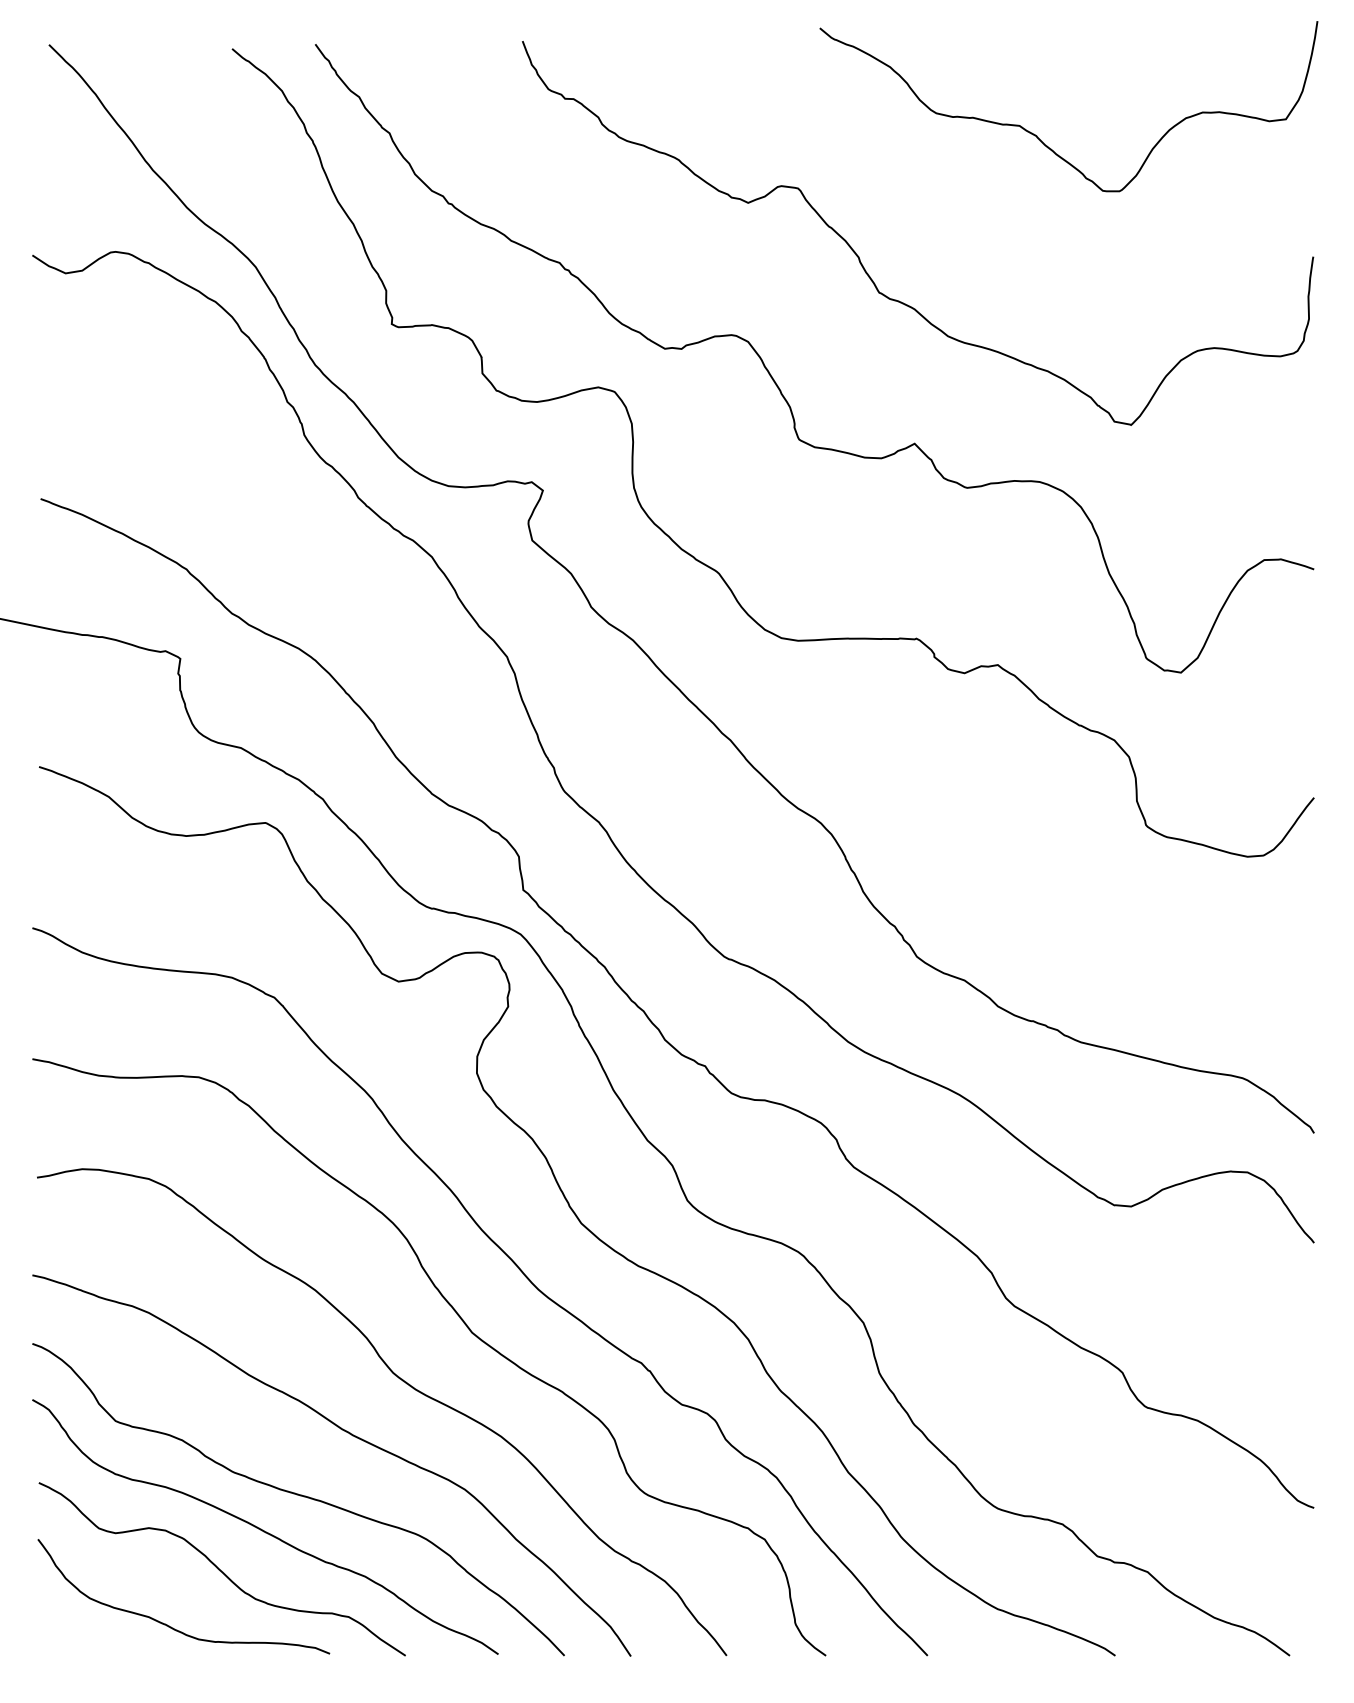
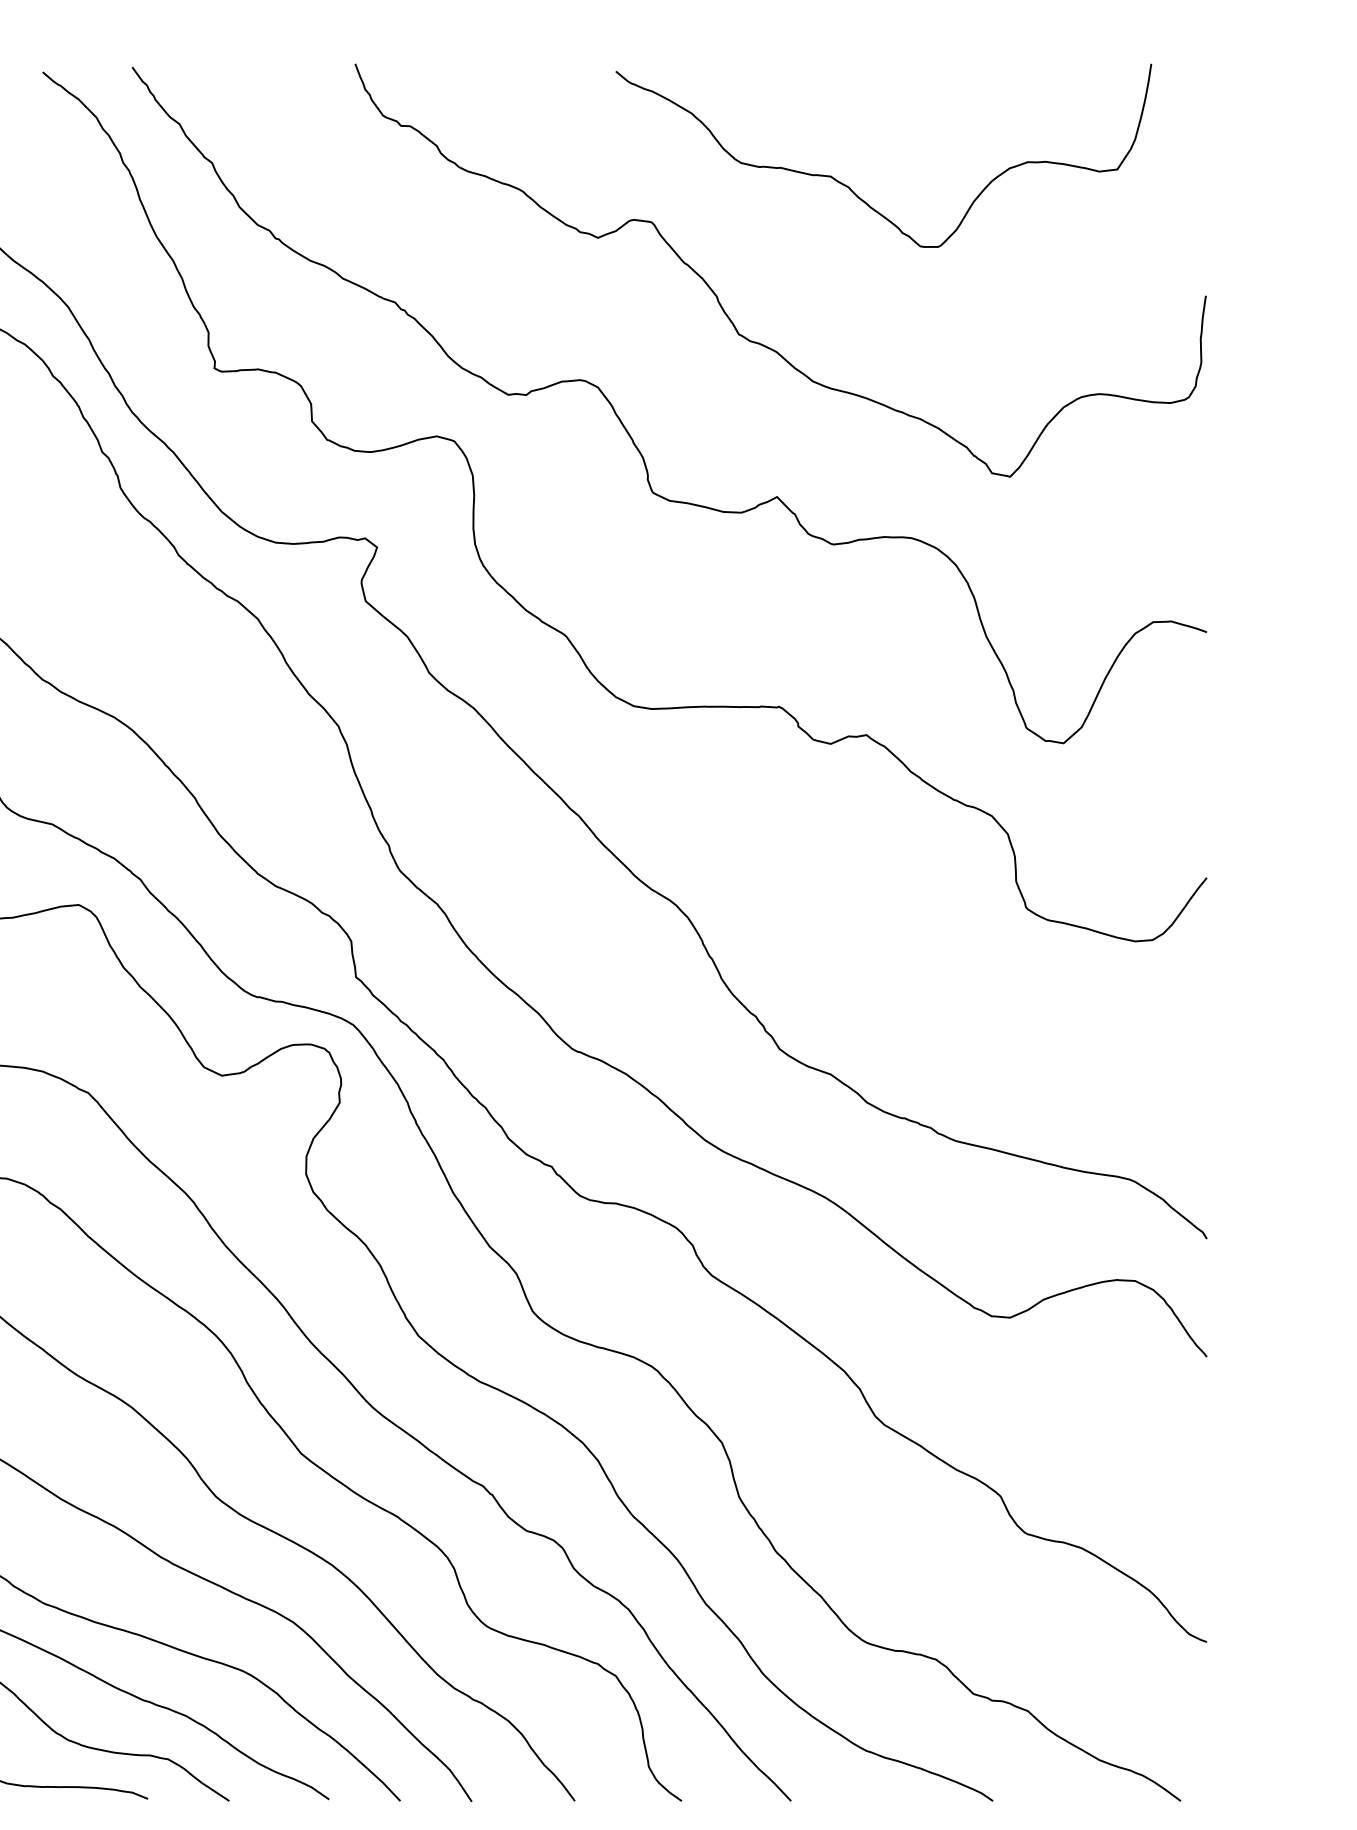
curve: (1037, 135) -> (850, 186), moved

